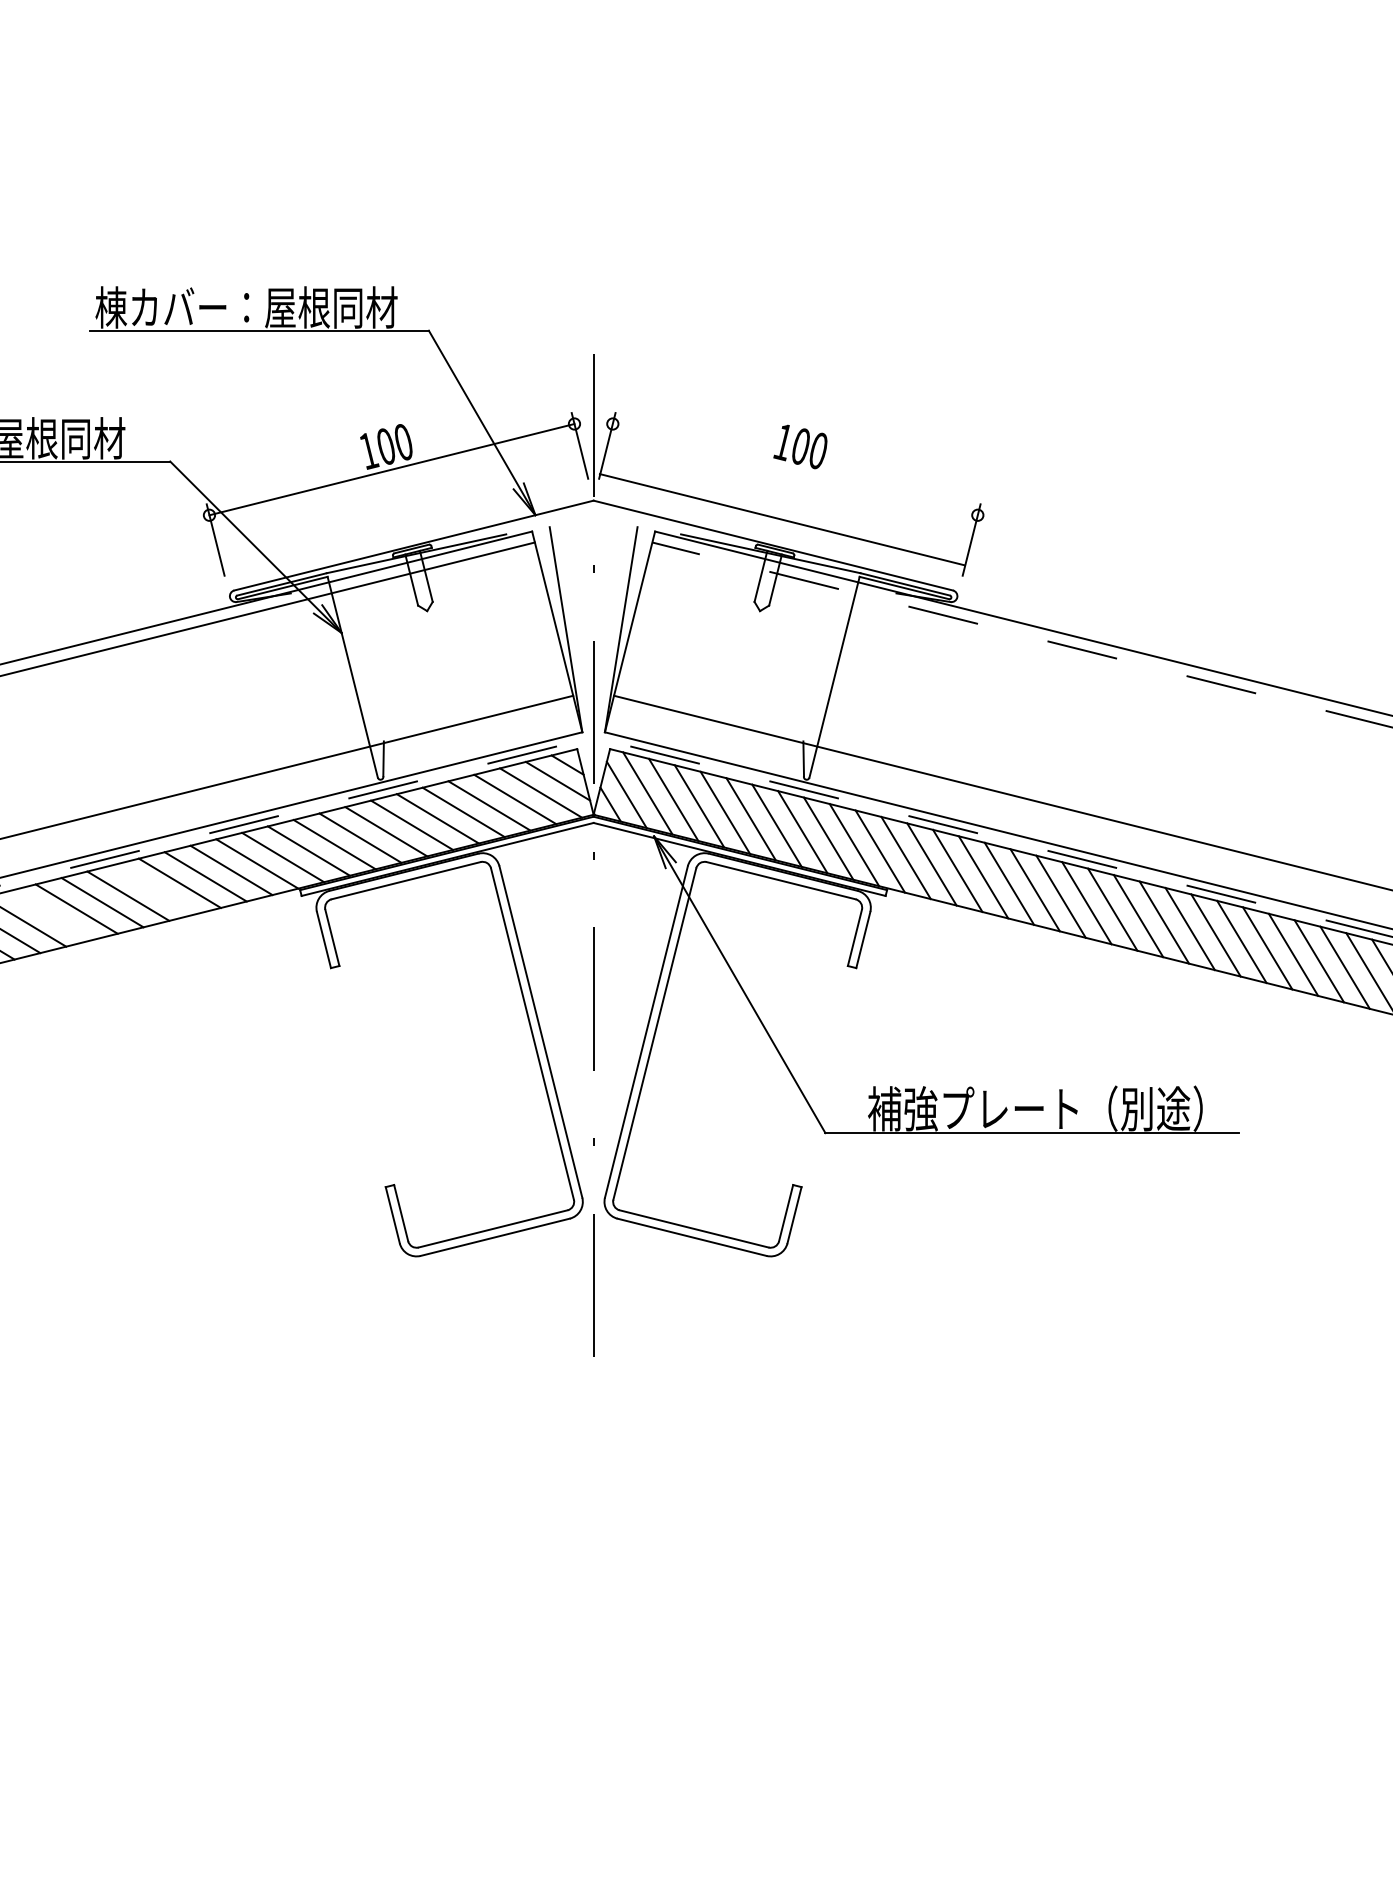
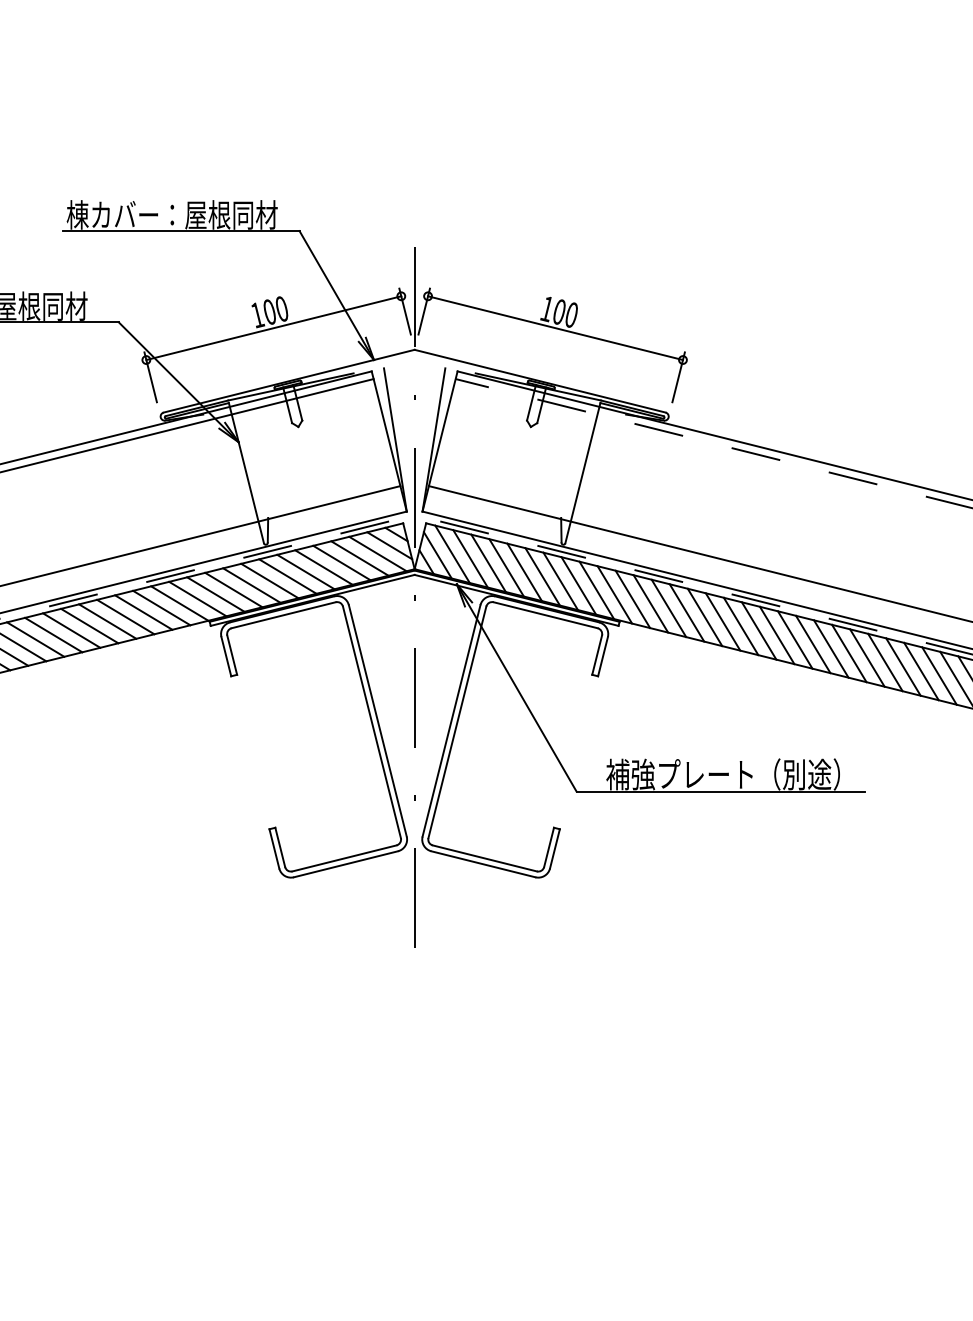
line: (782, 520) -> (555, 328), moved
line: (153, 889) -> (107, 621), added
line: (50, 915) -> (35, 639), added

